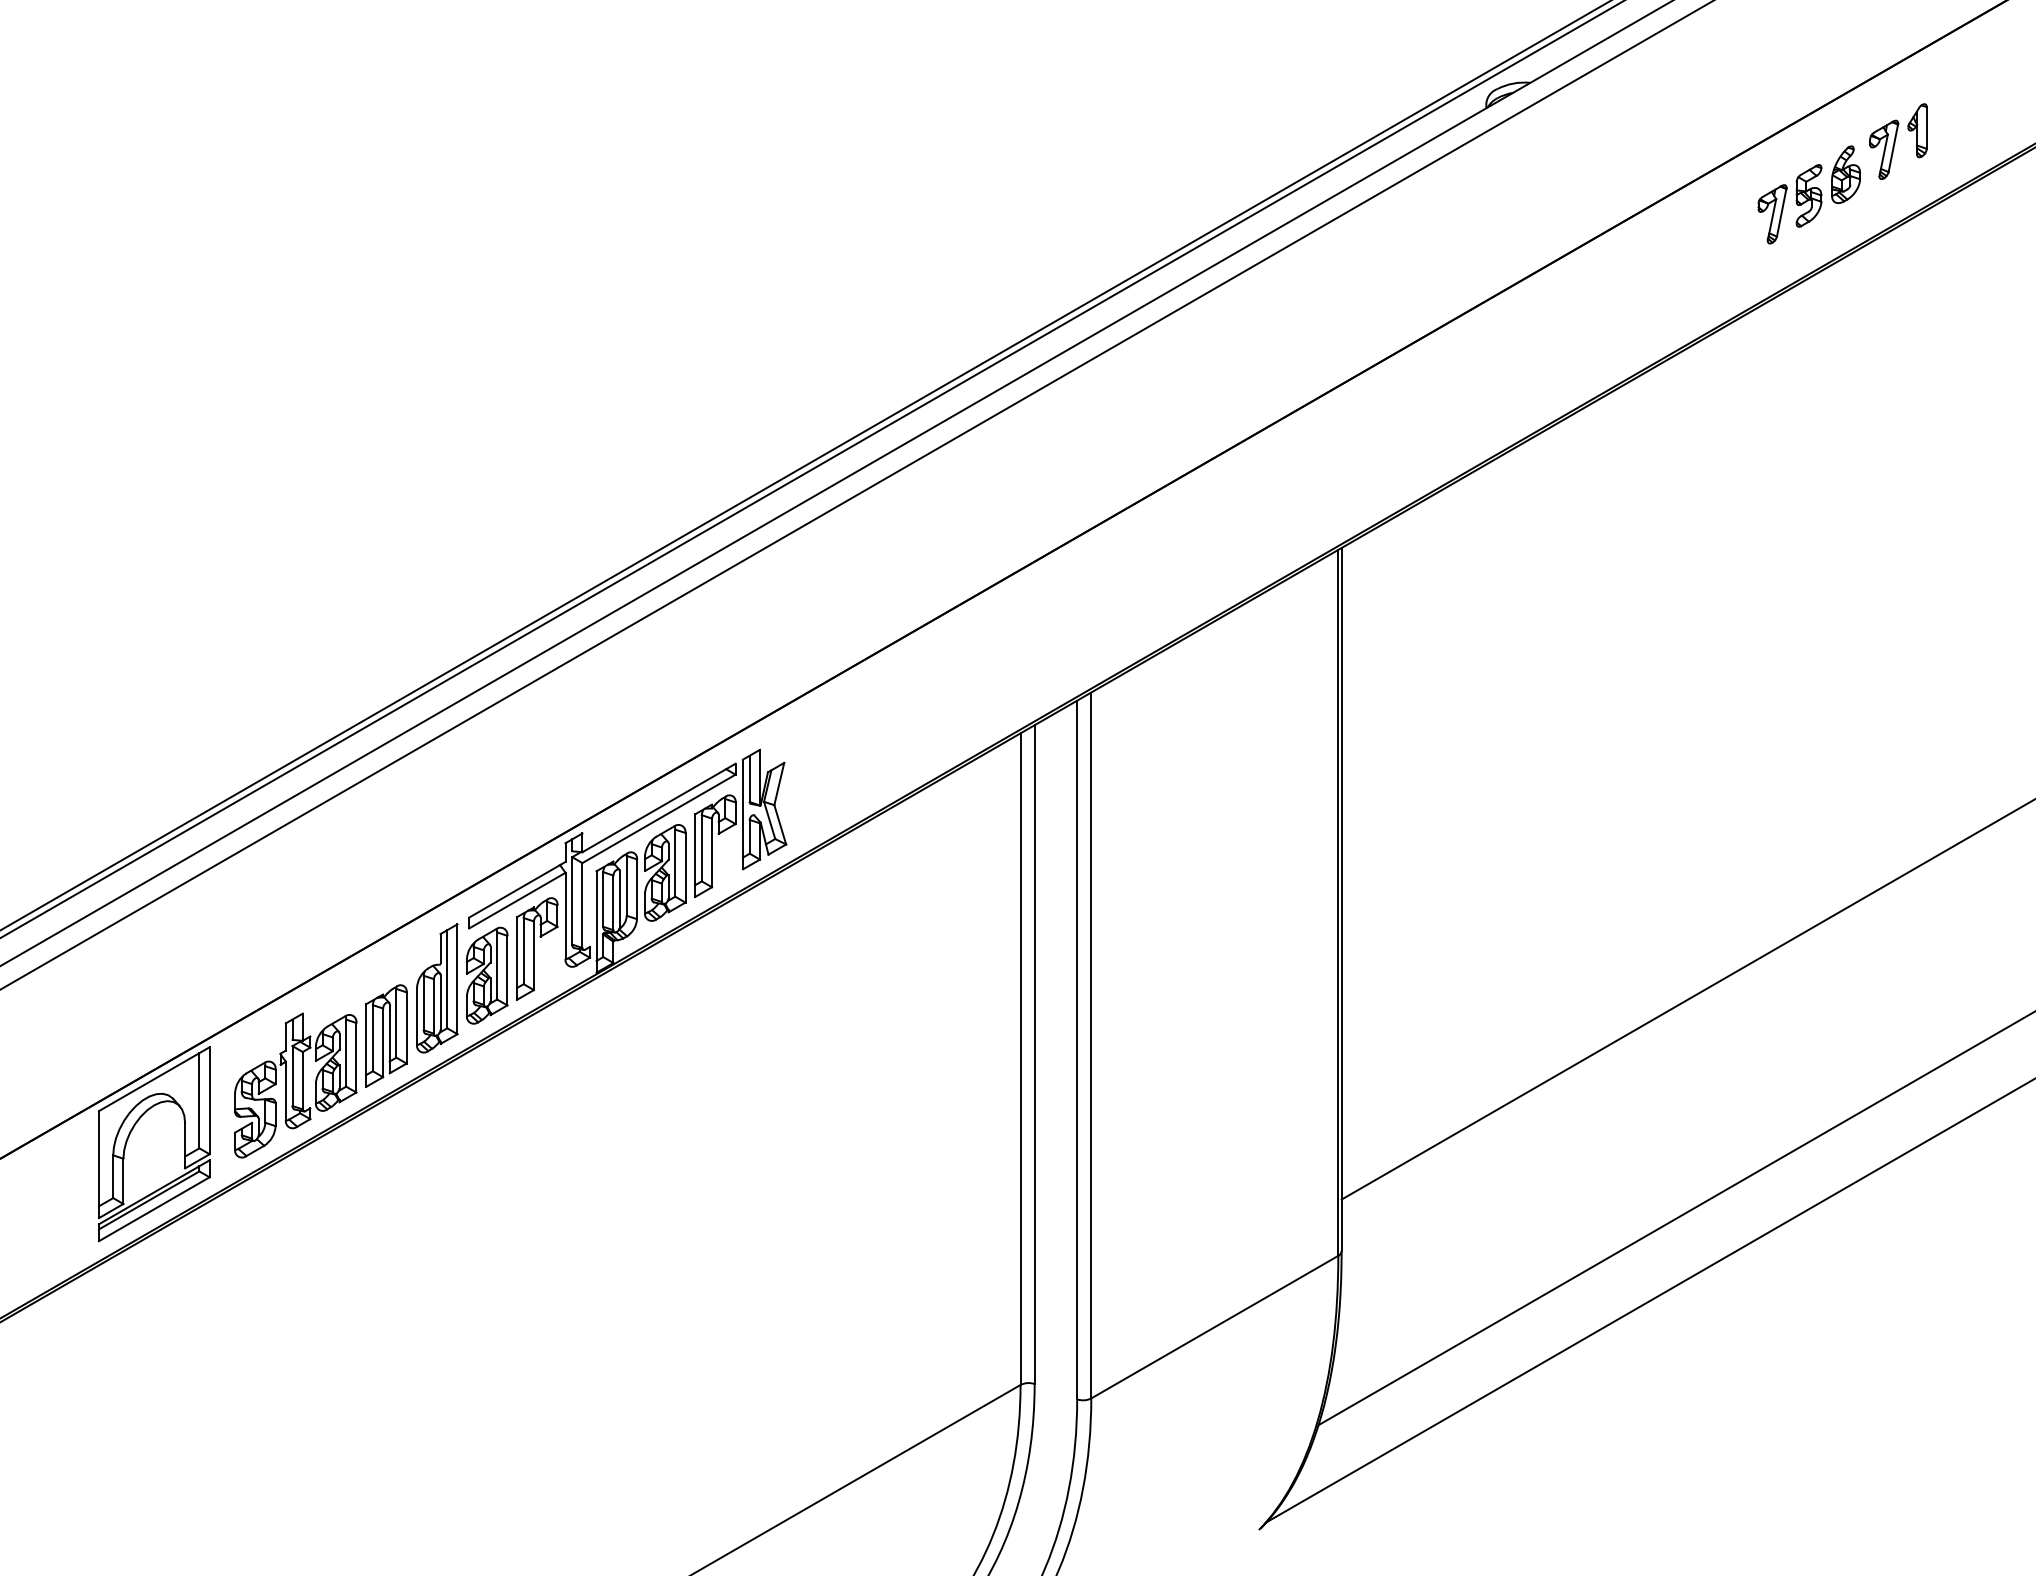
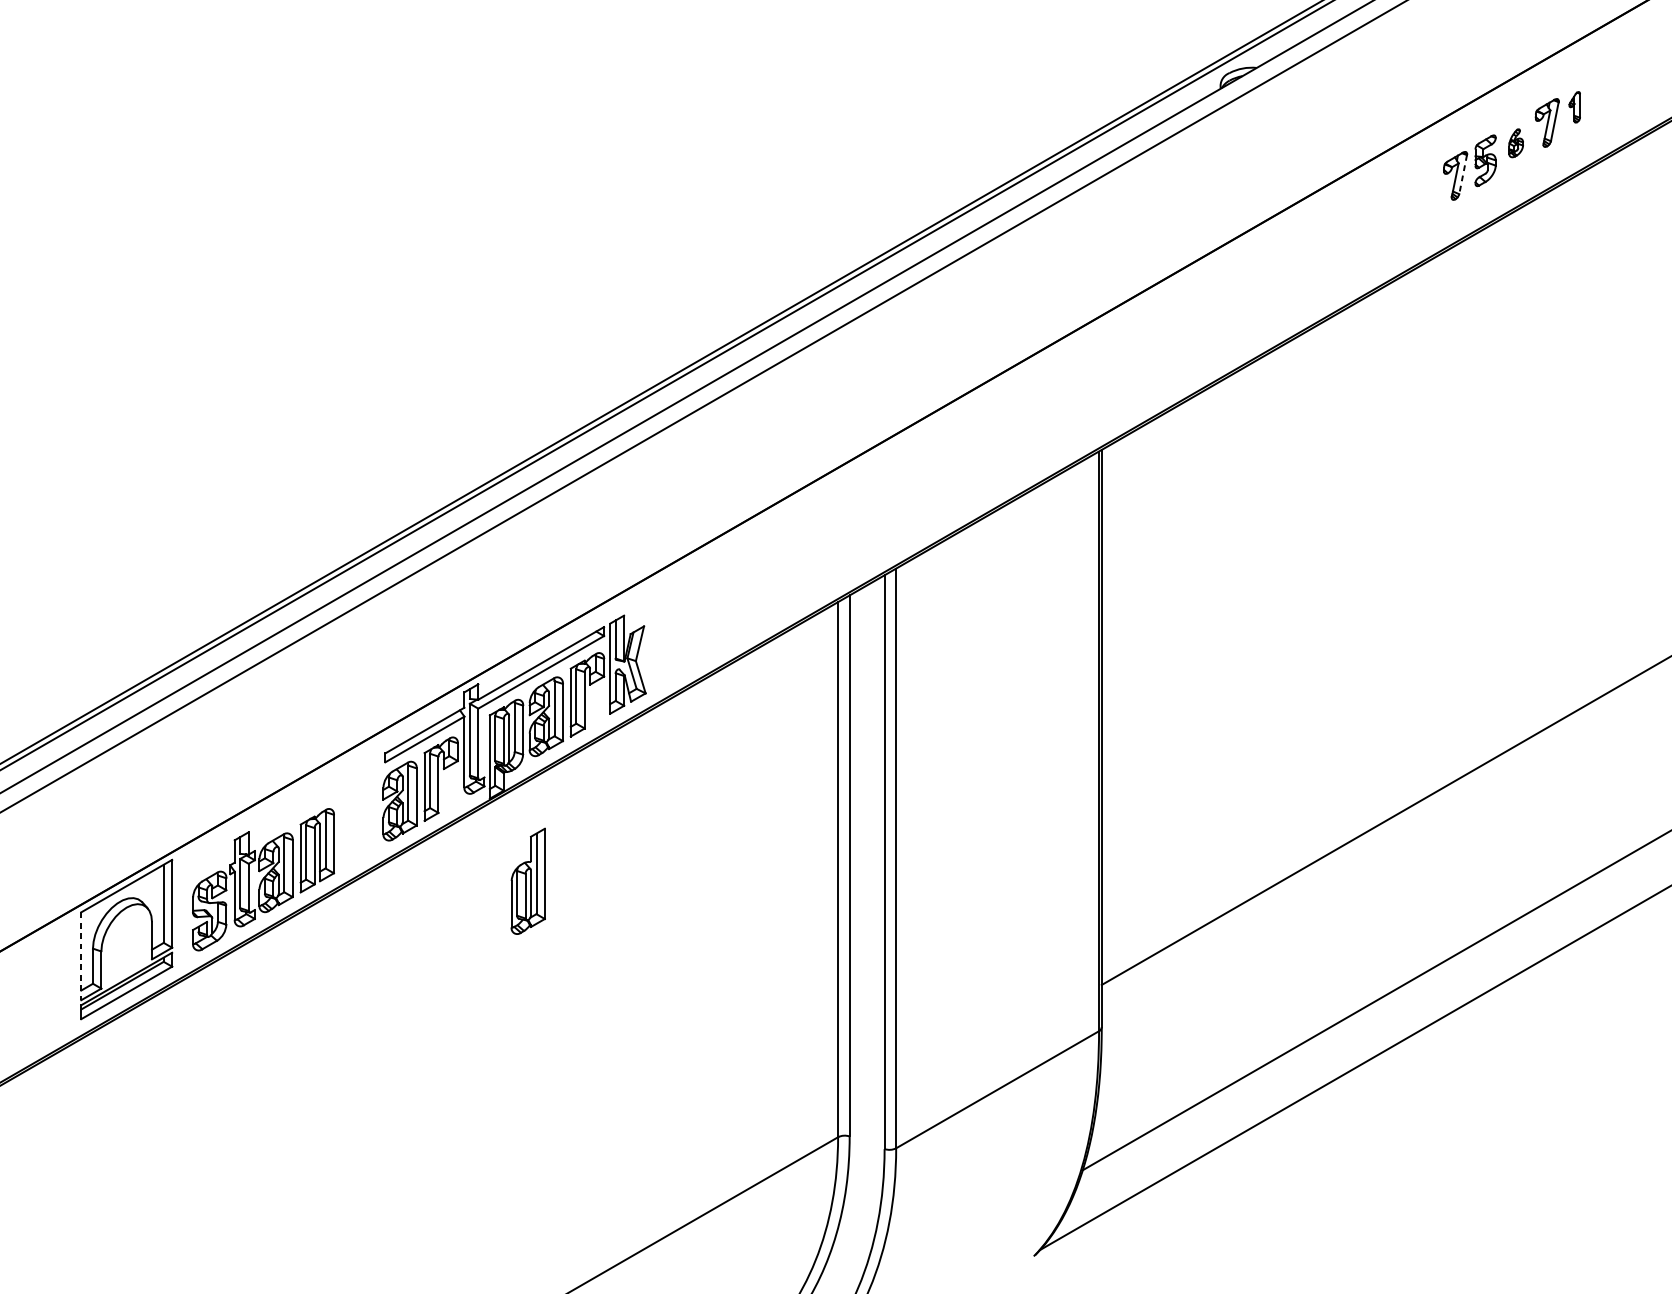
part: (1917, 130) -> (1574, 107), size x0.7
part: (1846, 174) -> (1516, 143), size x0.6
line: (1781, 213) -> (1462, 175), solid -> dashed
part: (437, 988) -> (528, 881), moved
line: (98, 1165) -> (80, 957), solid -> dashed

